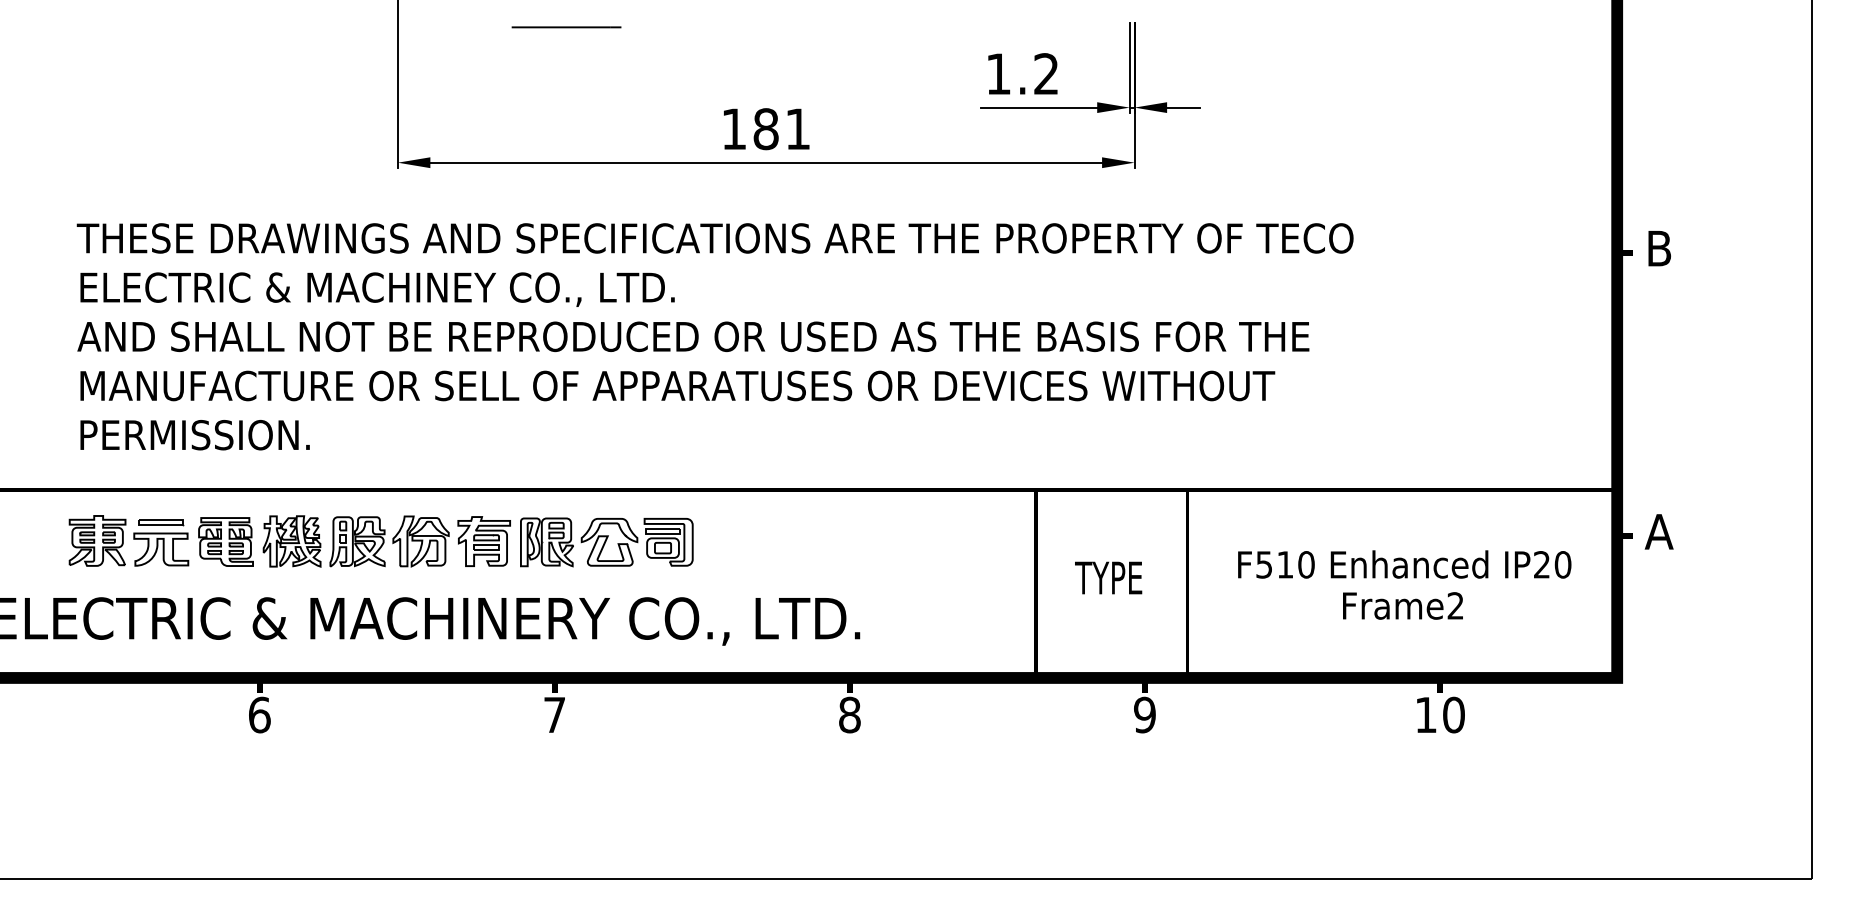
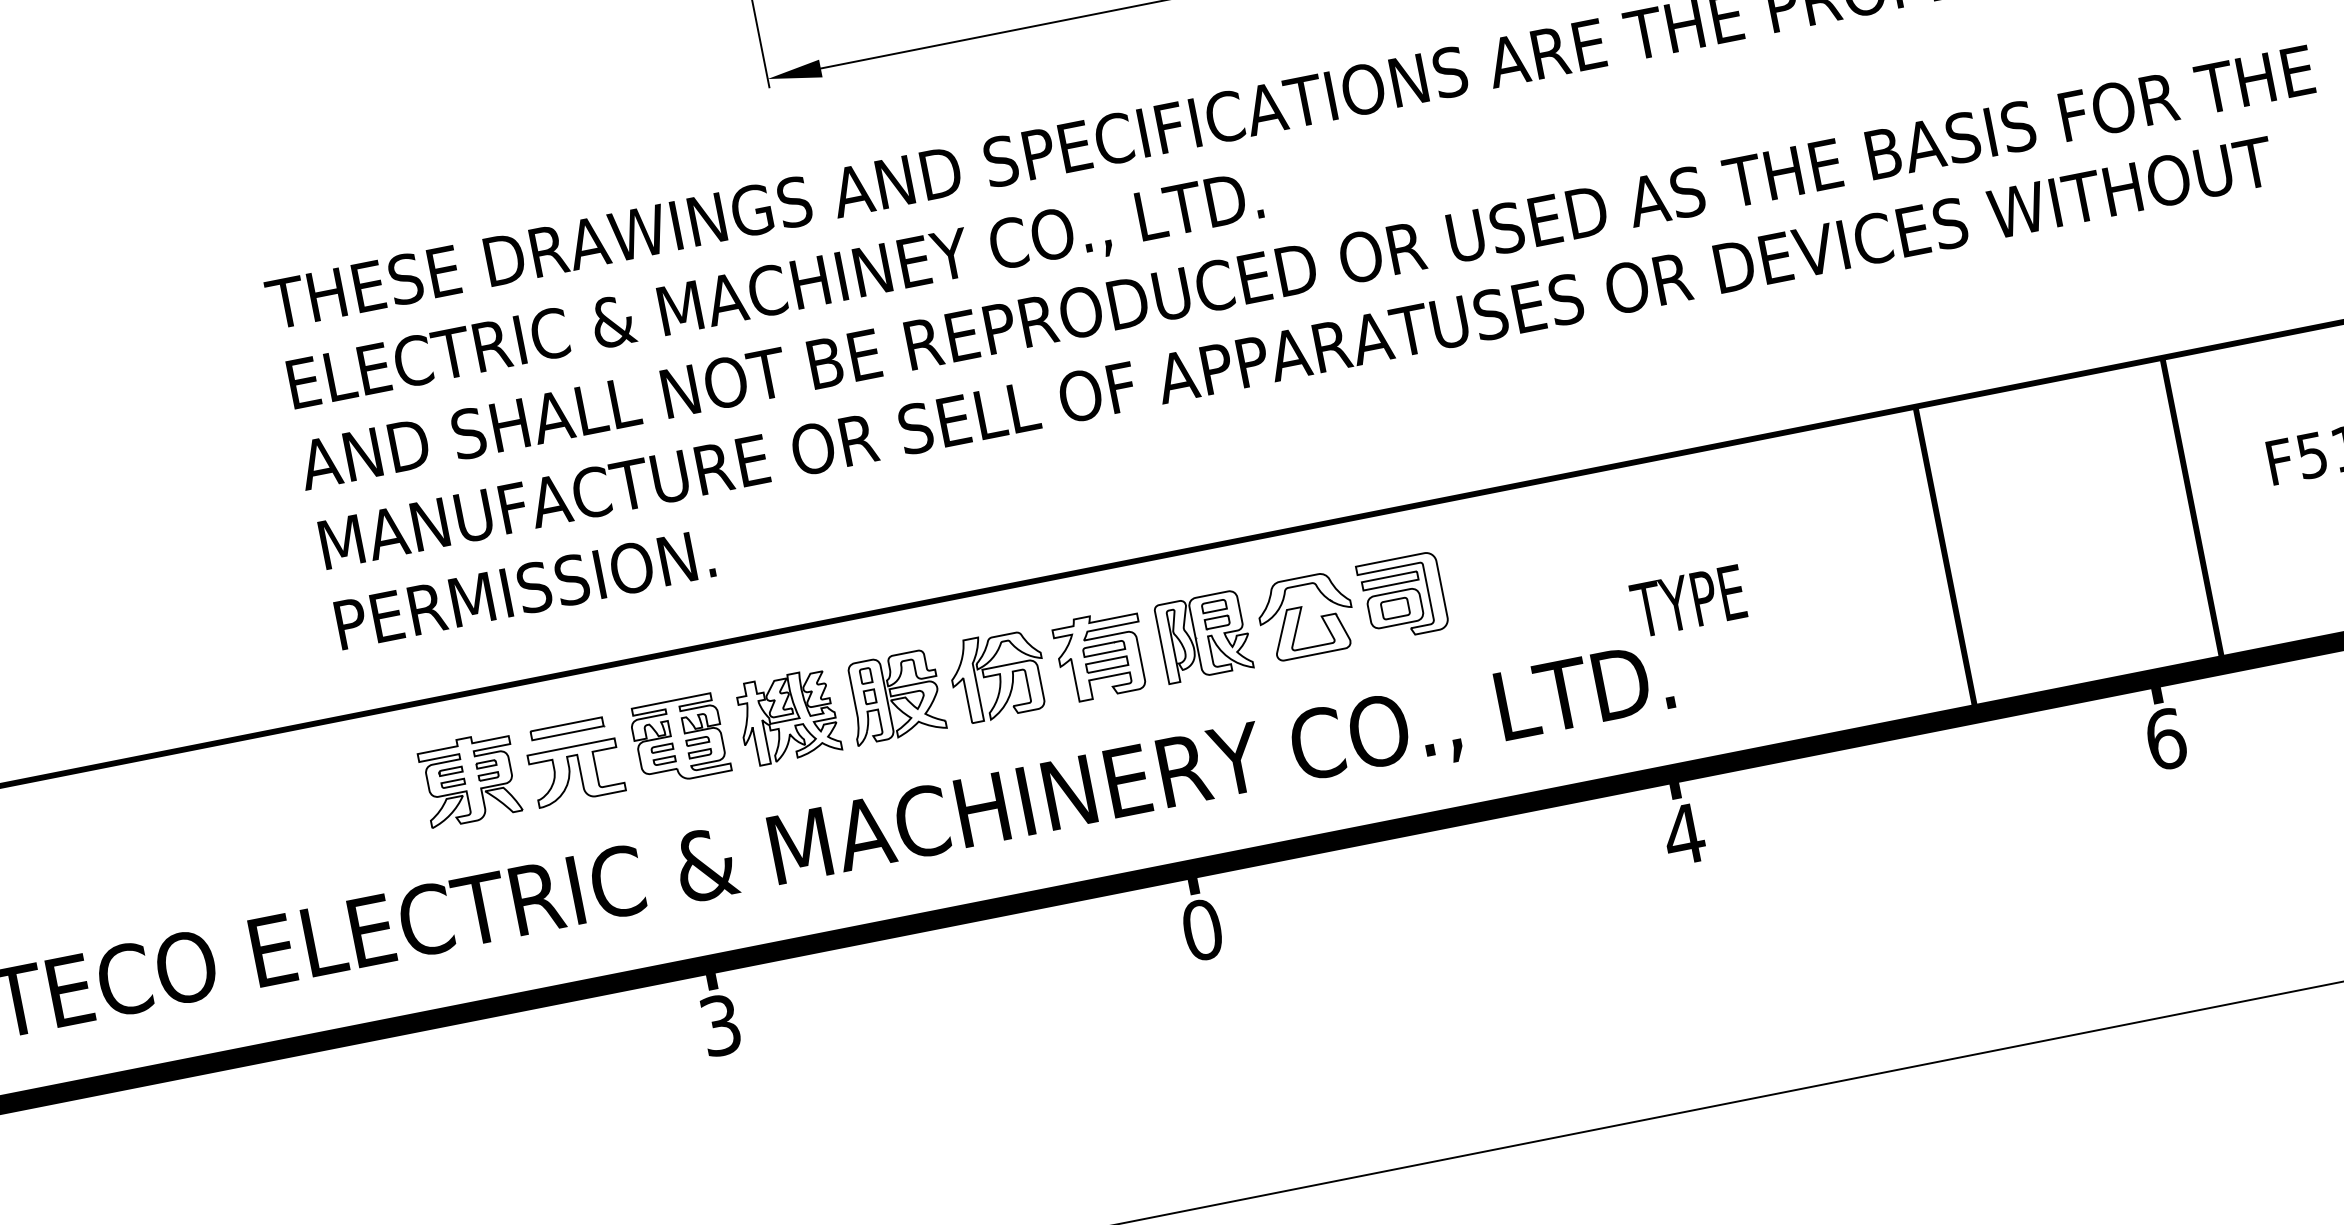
part: (380, 541) -> (932, 689), moved
text: (1108, 577) -> (1688, 600), moved
text: (259, 714) -> (720, 1024), 6 -> 3
text: (554, 714) -> (1201, 929), 7 -> 0
text: (849, 714) -> (1683, 833), 8 -> 4
text: (1145, 714) -> (2166, 738), 9 -> 6

